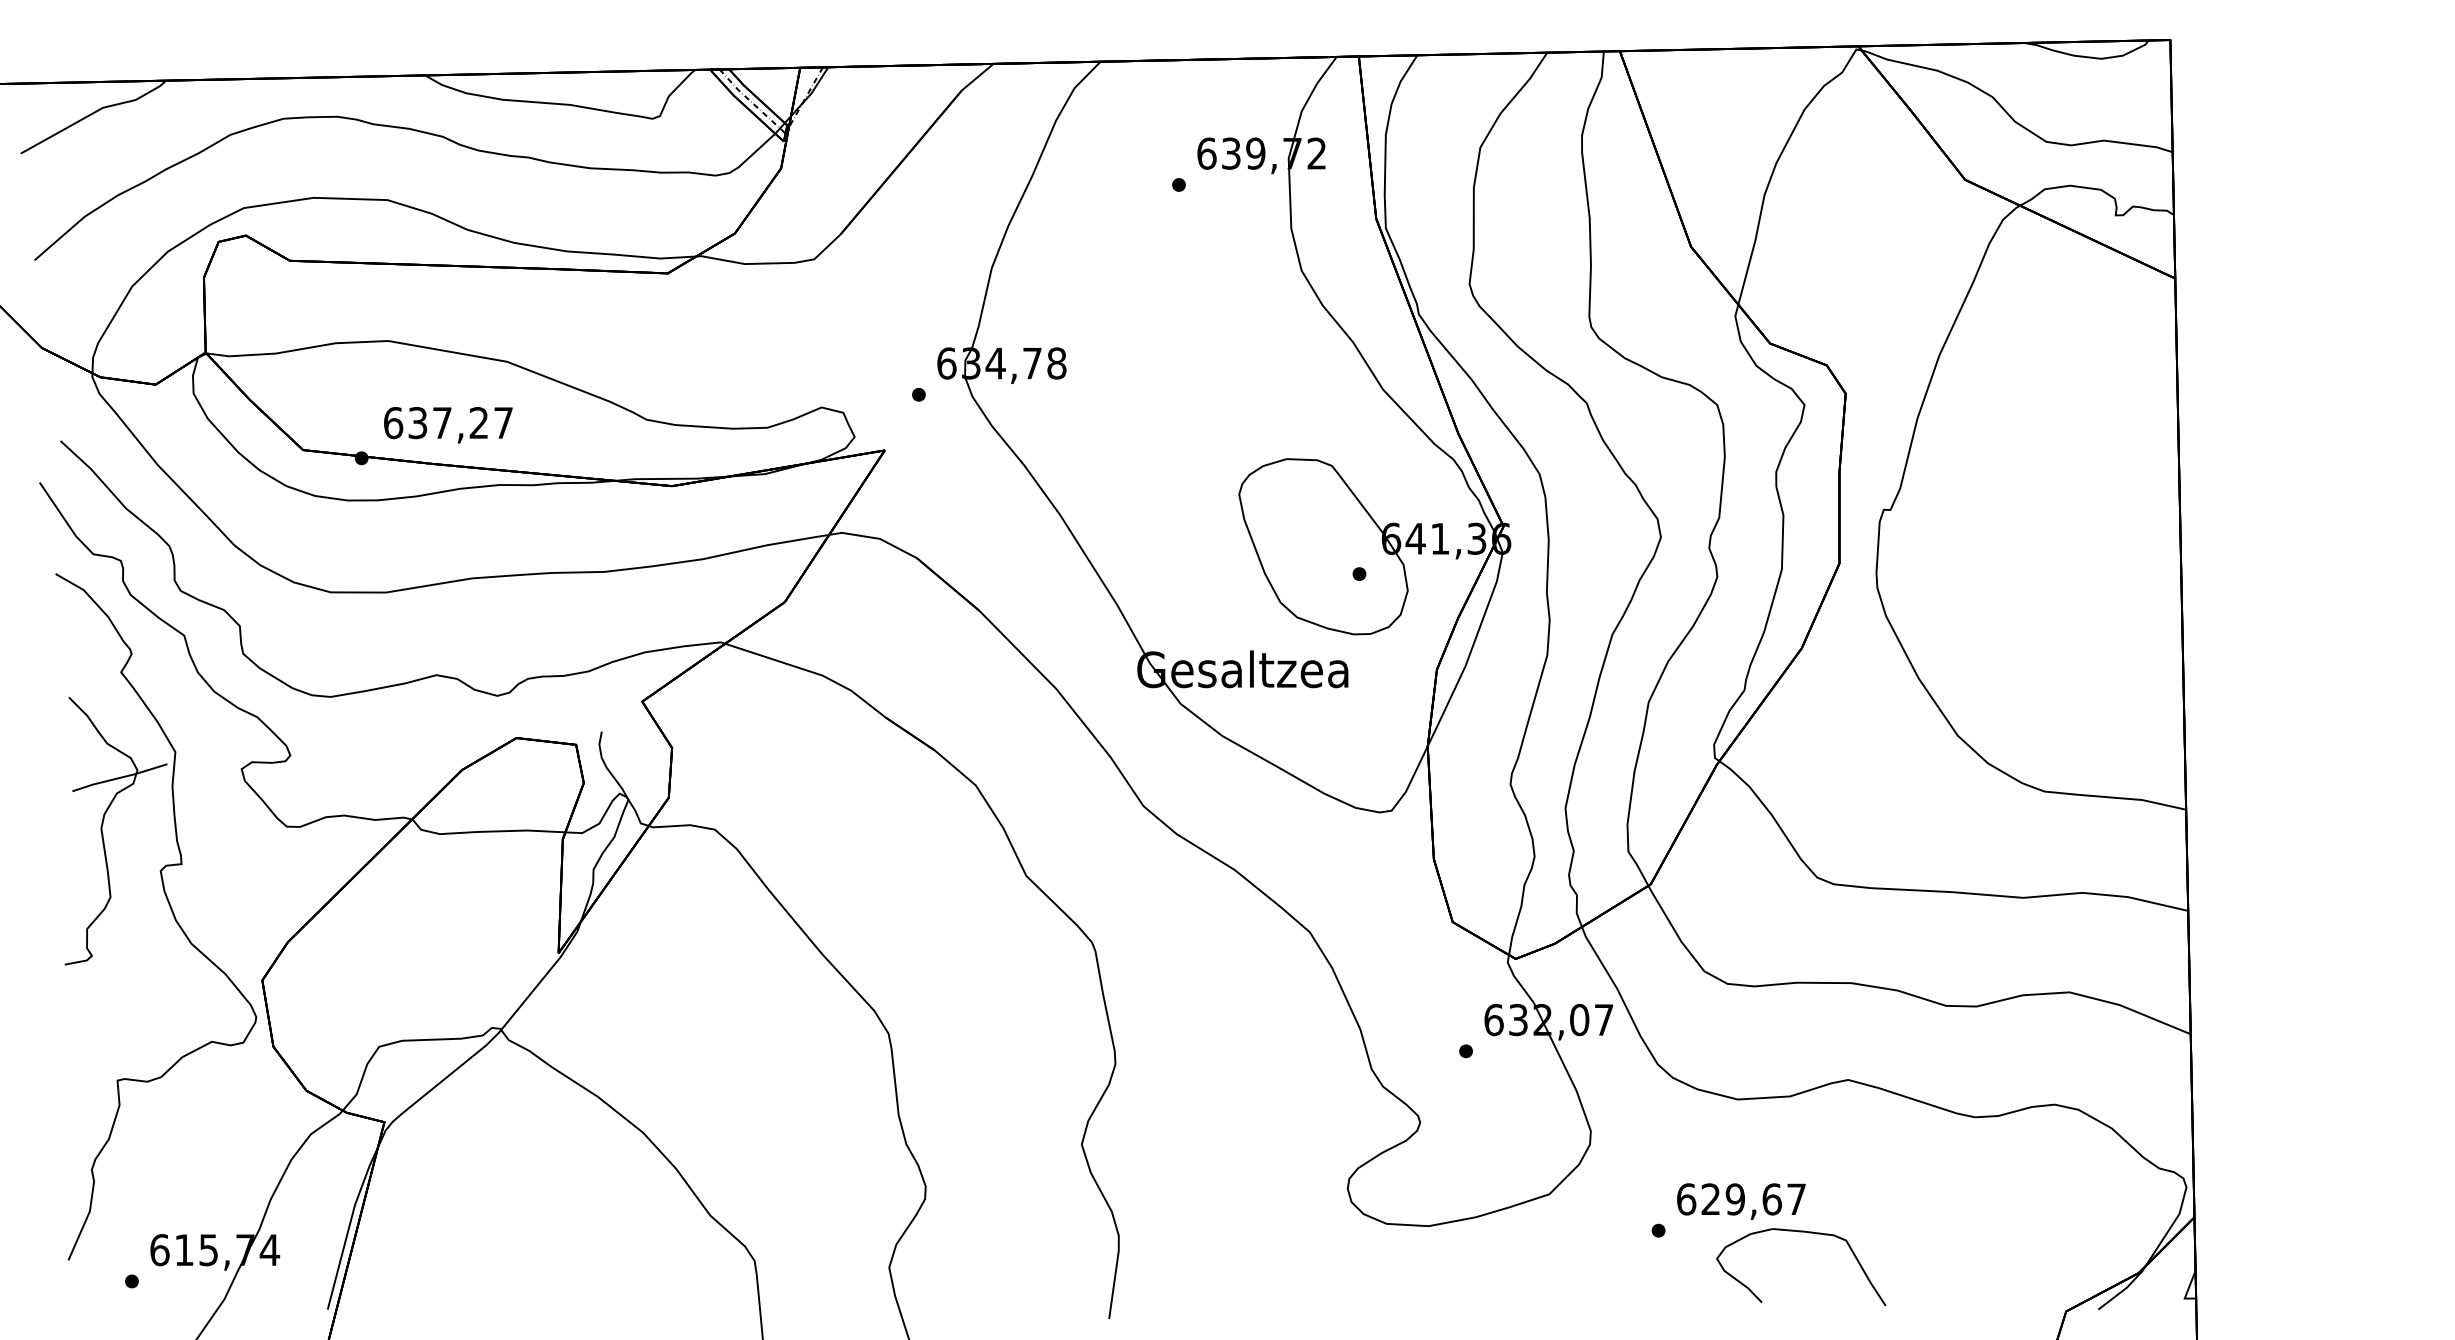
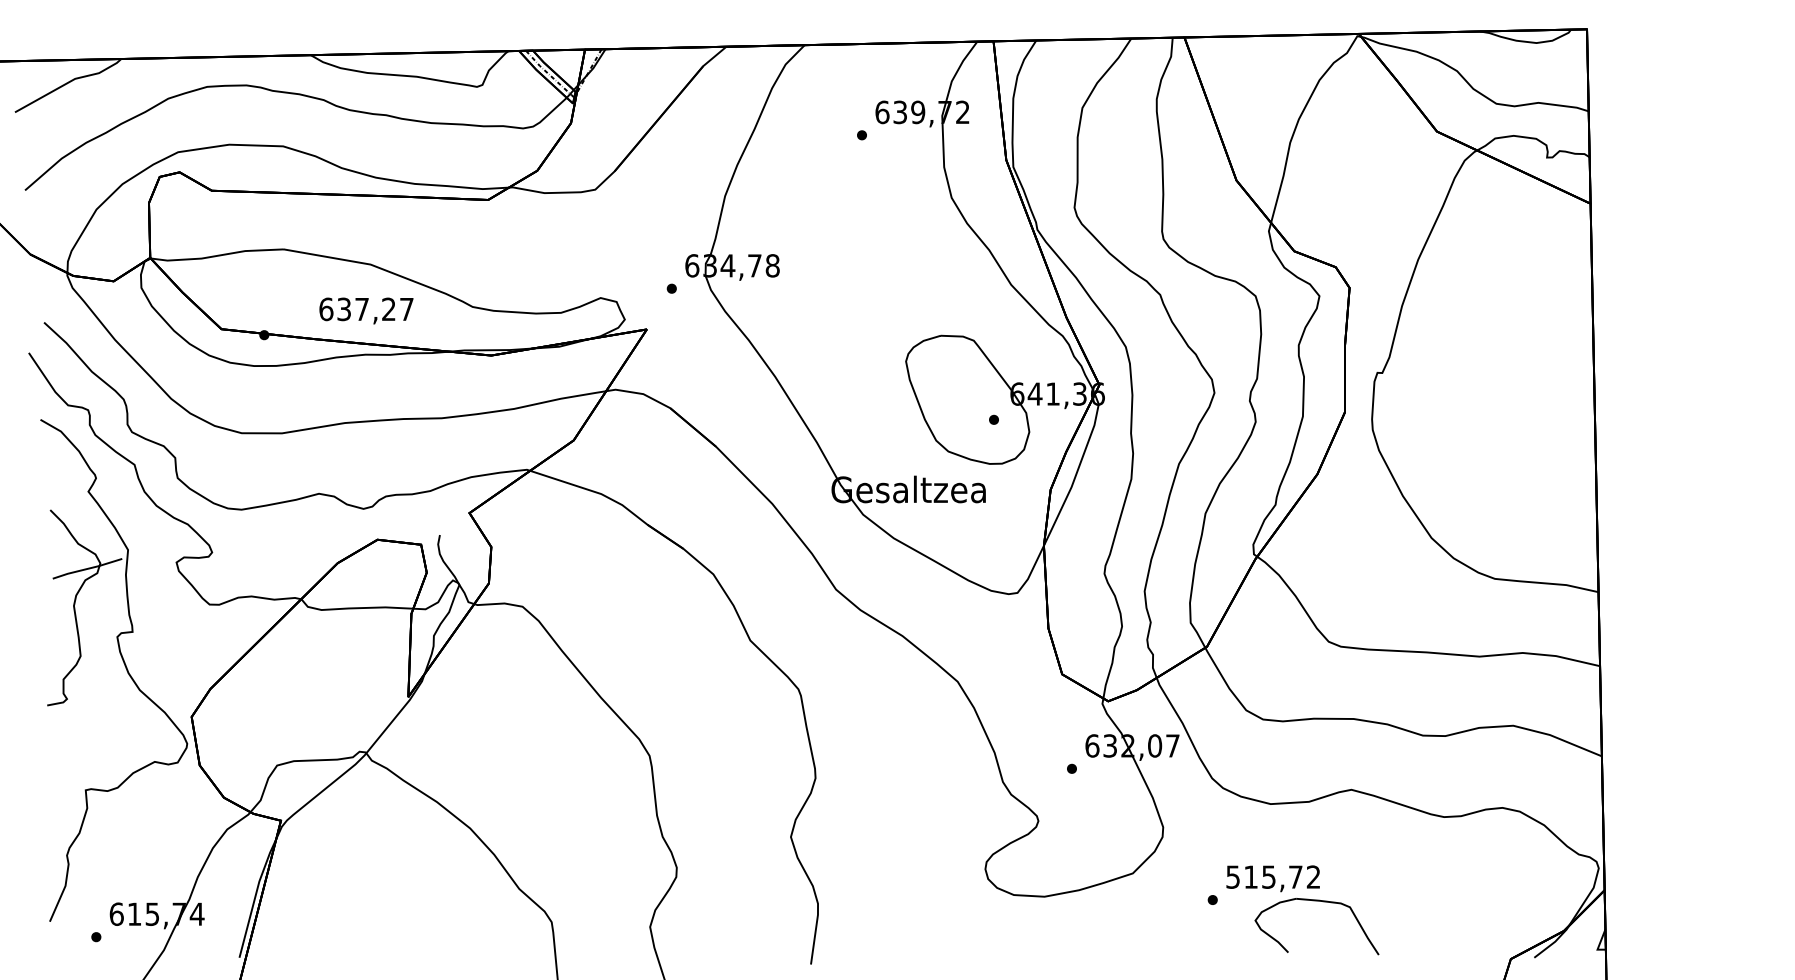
text: (448, 425) -> (366, 311), moved
text: (1741, 1199) -> (1273, 877), 629,67 -> 515,72

